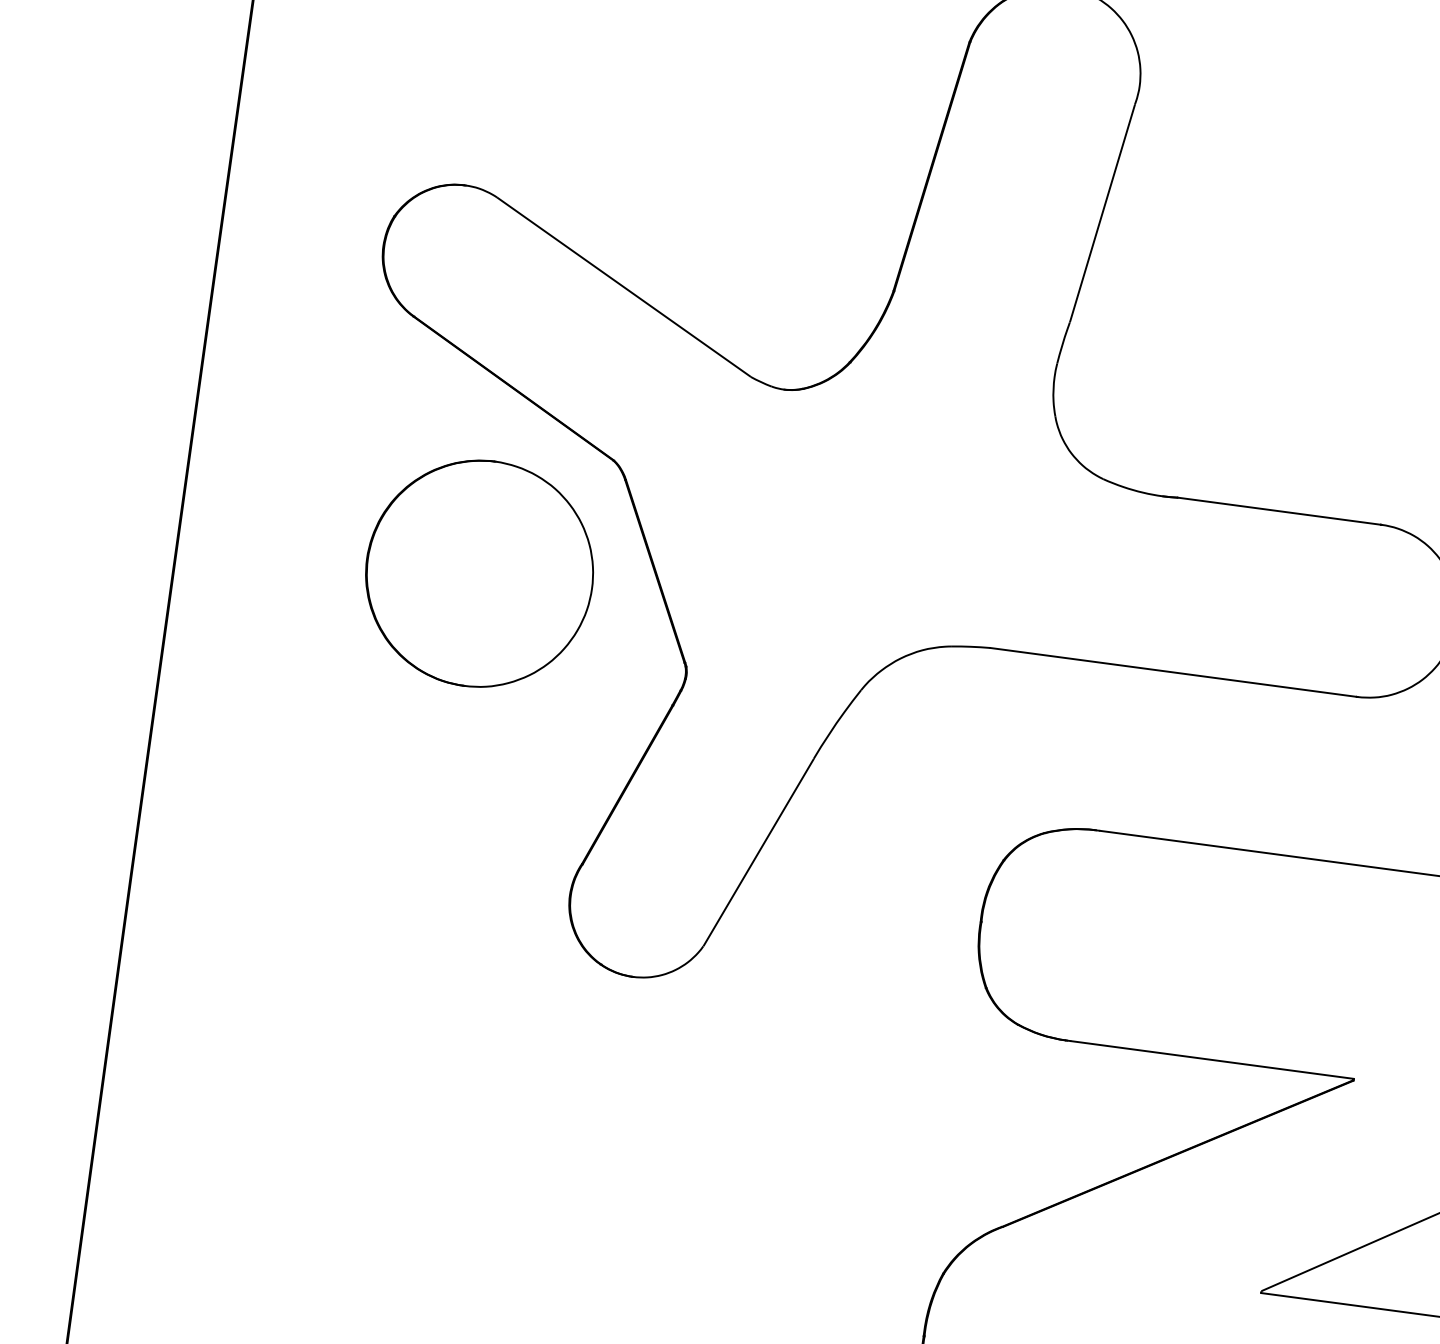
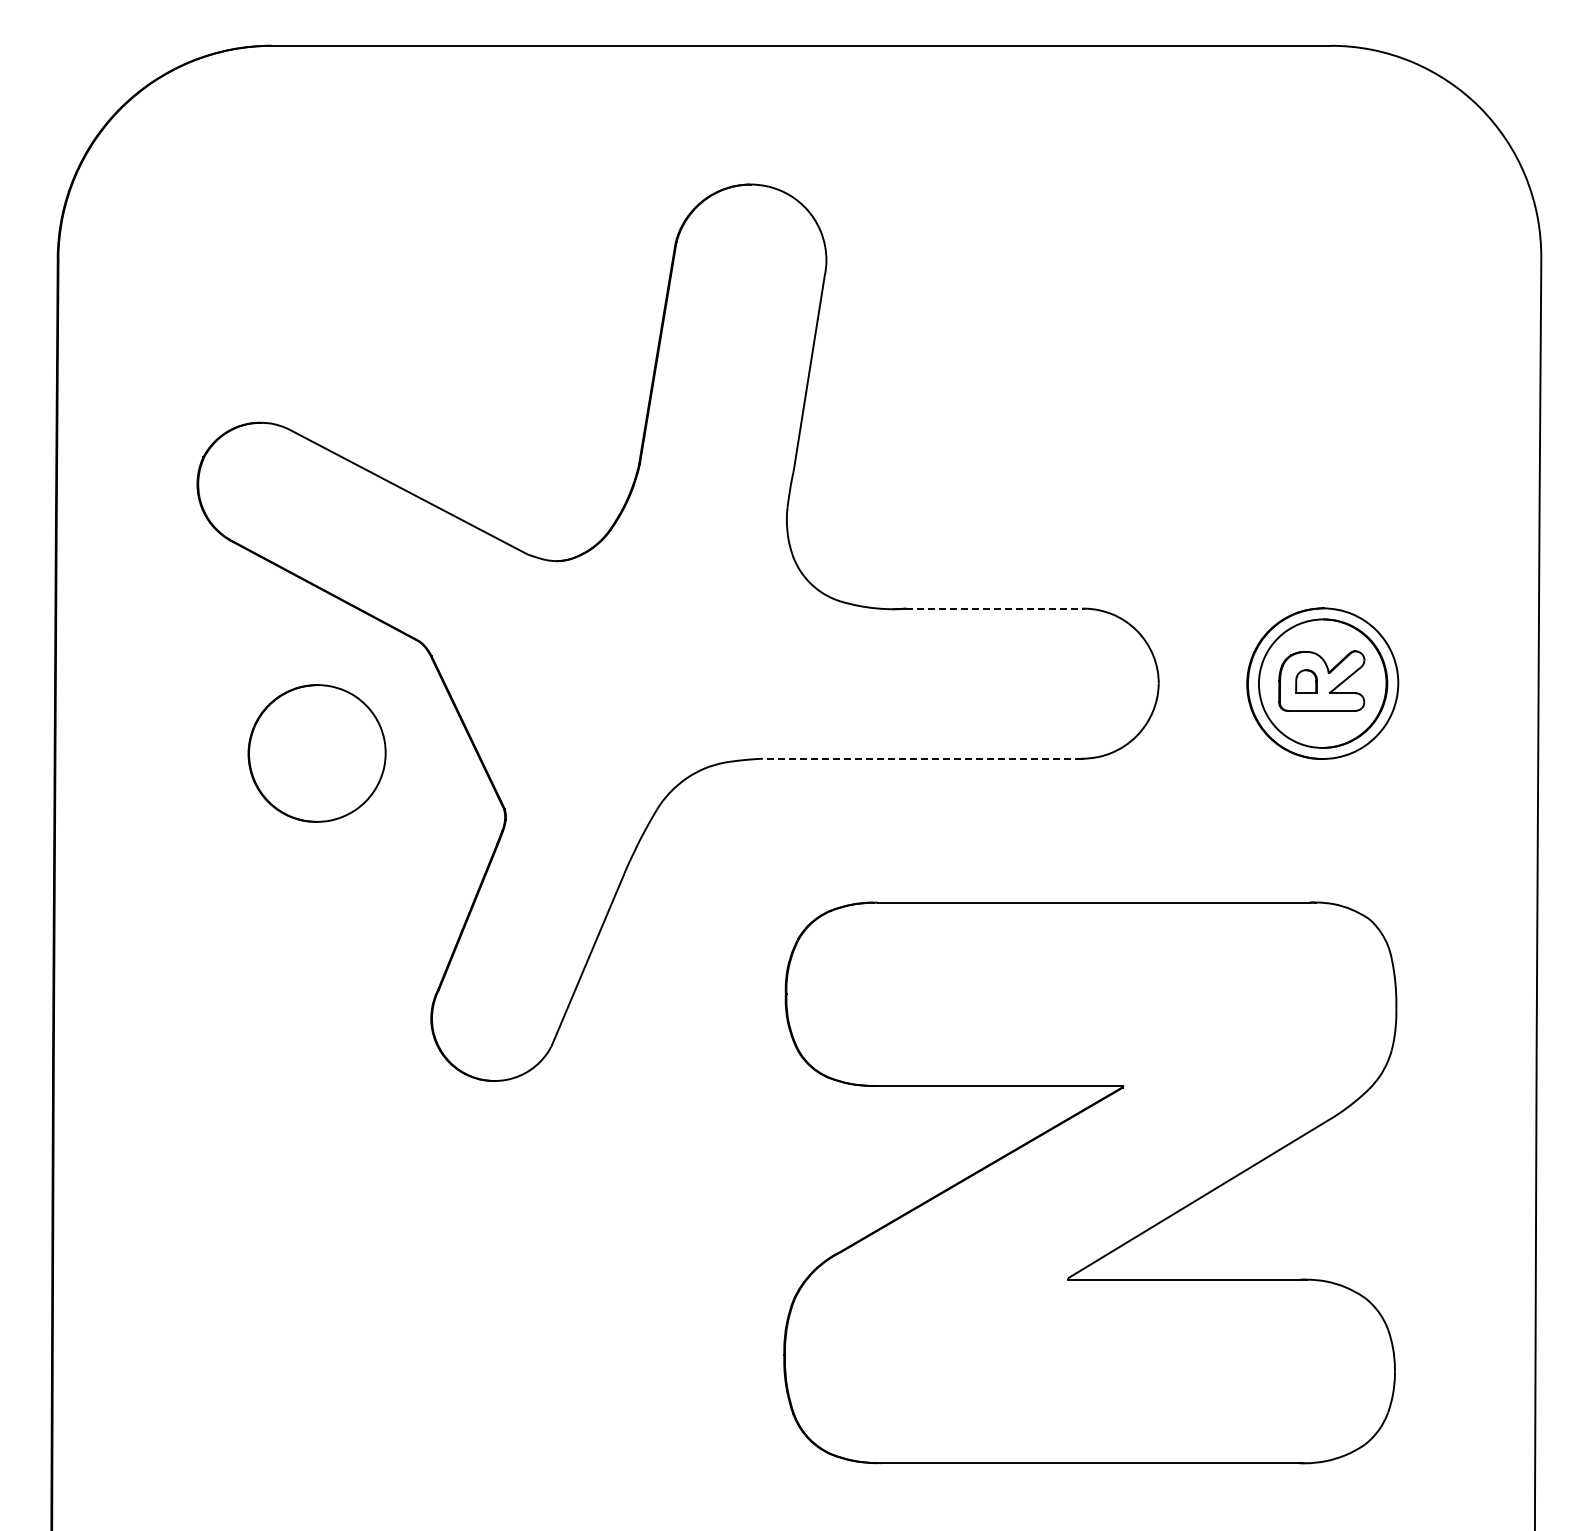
line: (1280, 511) -> (995, 608), solid -> dashed
part: (478, 573) -> (316, 753), size x0.7
line: (1173, 672) -> (922, 758), solid -> dashed

